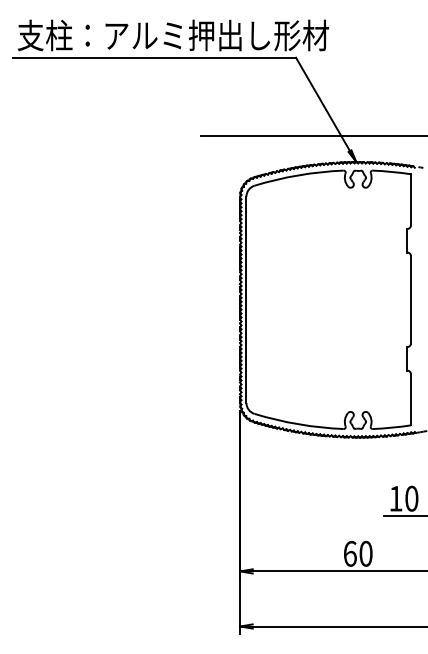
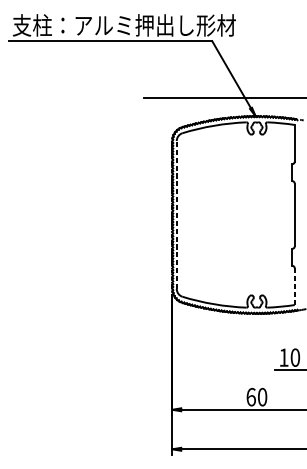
line: (246, 299) -> (176, 214), solid -> dashed
line: (410, 399) -> (294, 286), solid -> dashed

